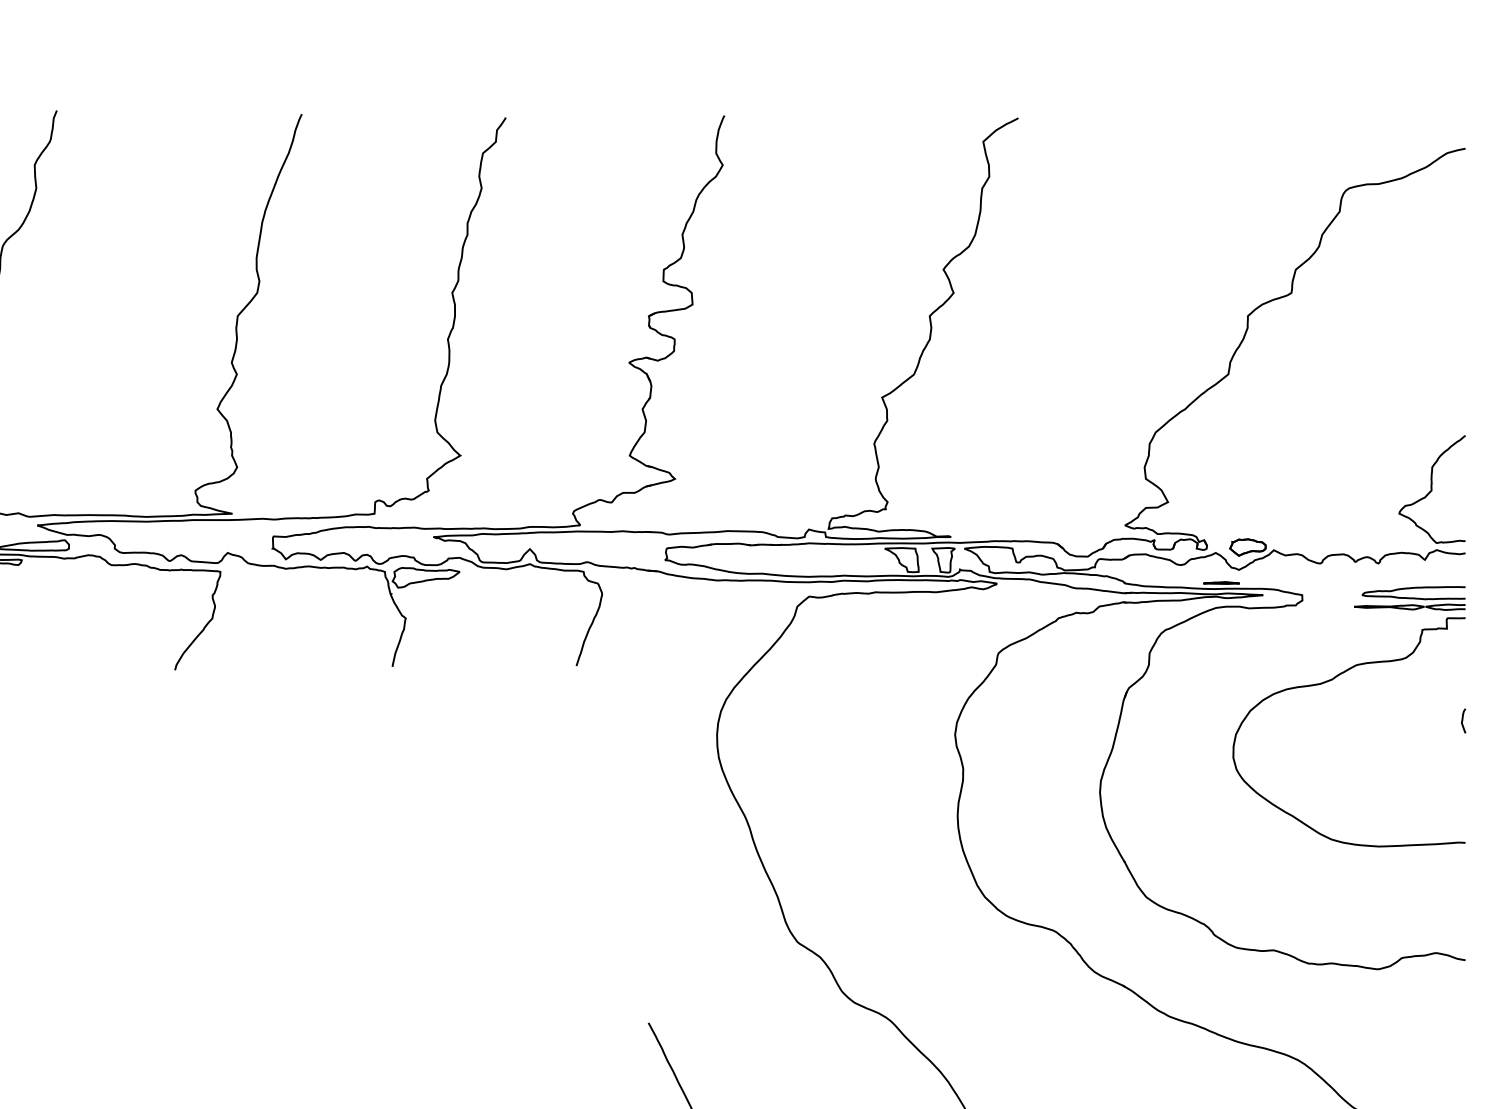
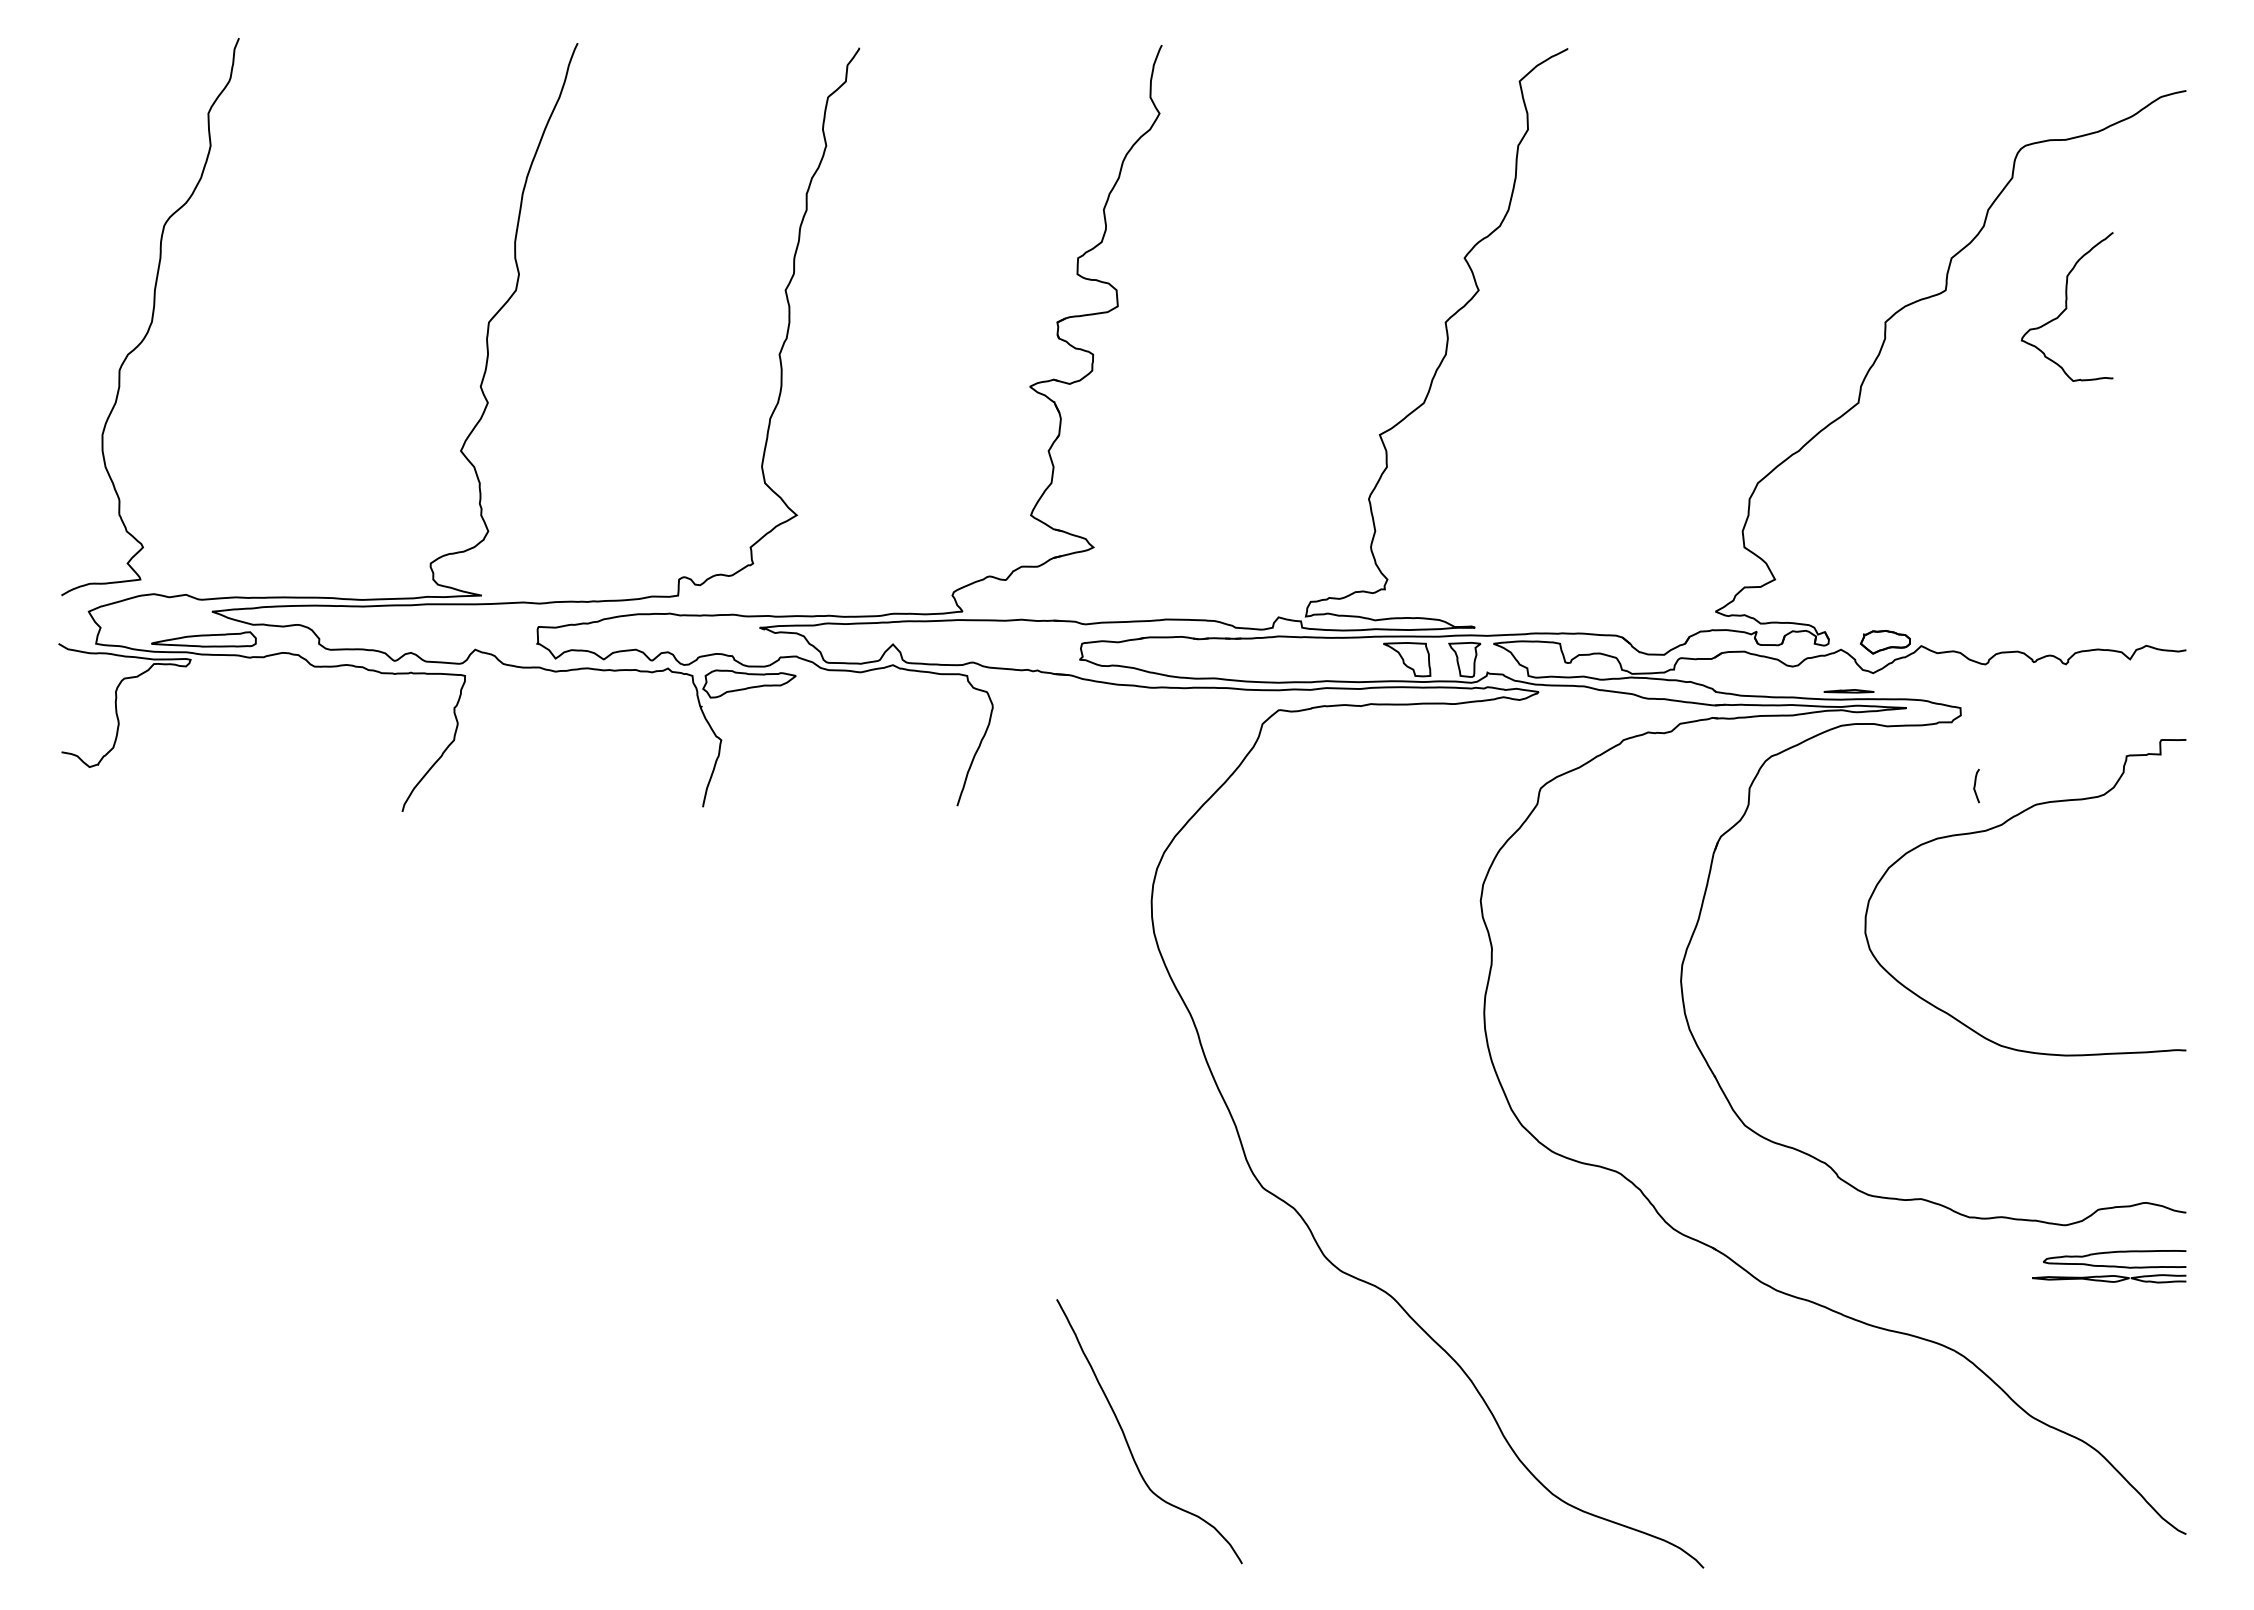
curve: (1431, 489) -> (2066, 306), moved
part: (1409, 598) -> (2109, 1266), moved
curve: (1462, 720) -> (1975, 785), moved

